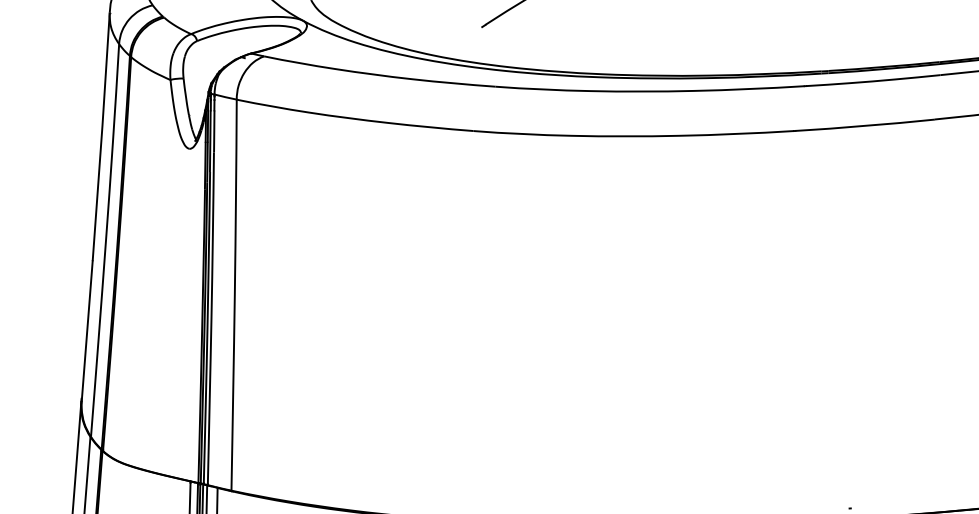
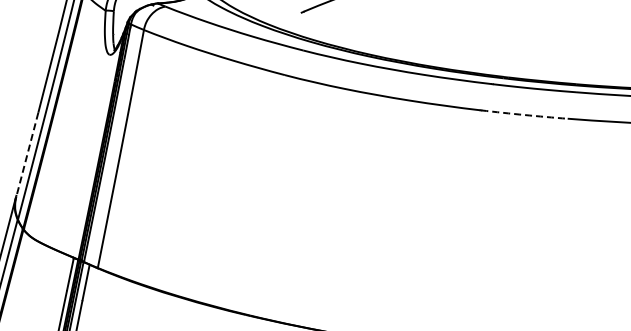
arc: (865, 126) -> (524, 115), solid -> dashed
line: (87, 332) -> (27, 155), solid -> dashed

